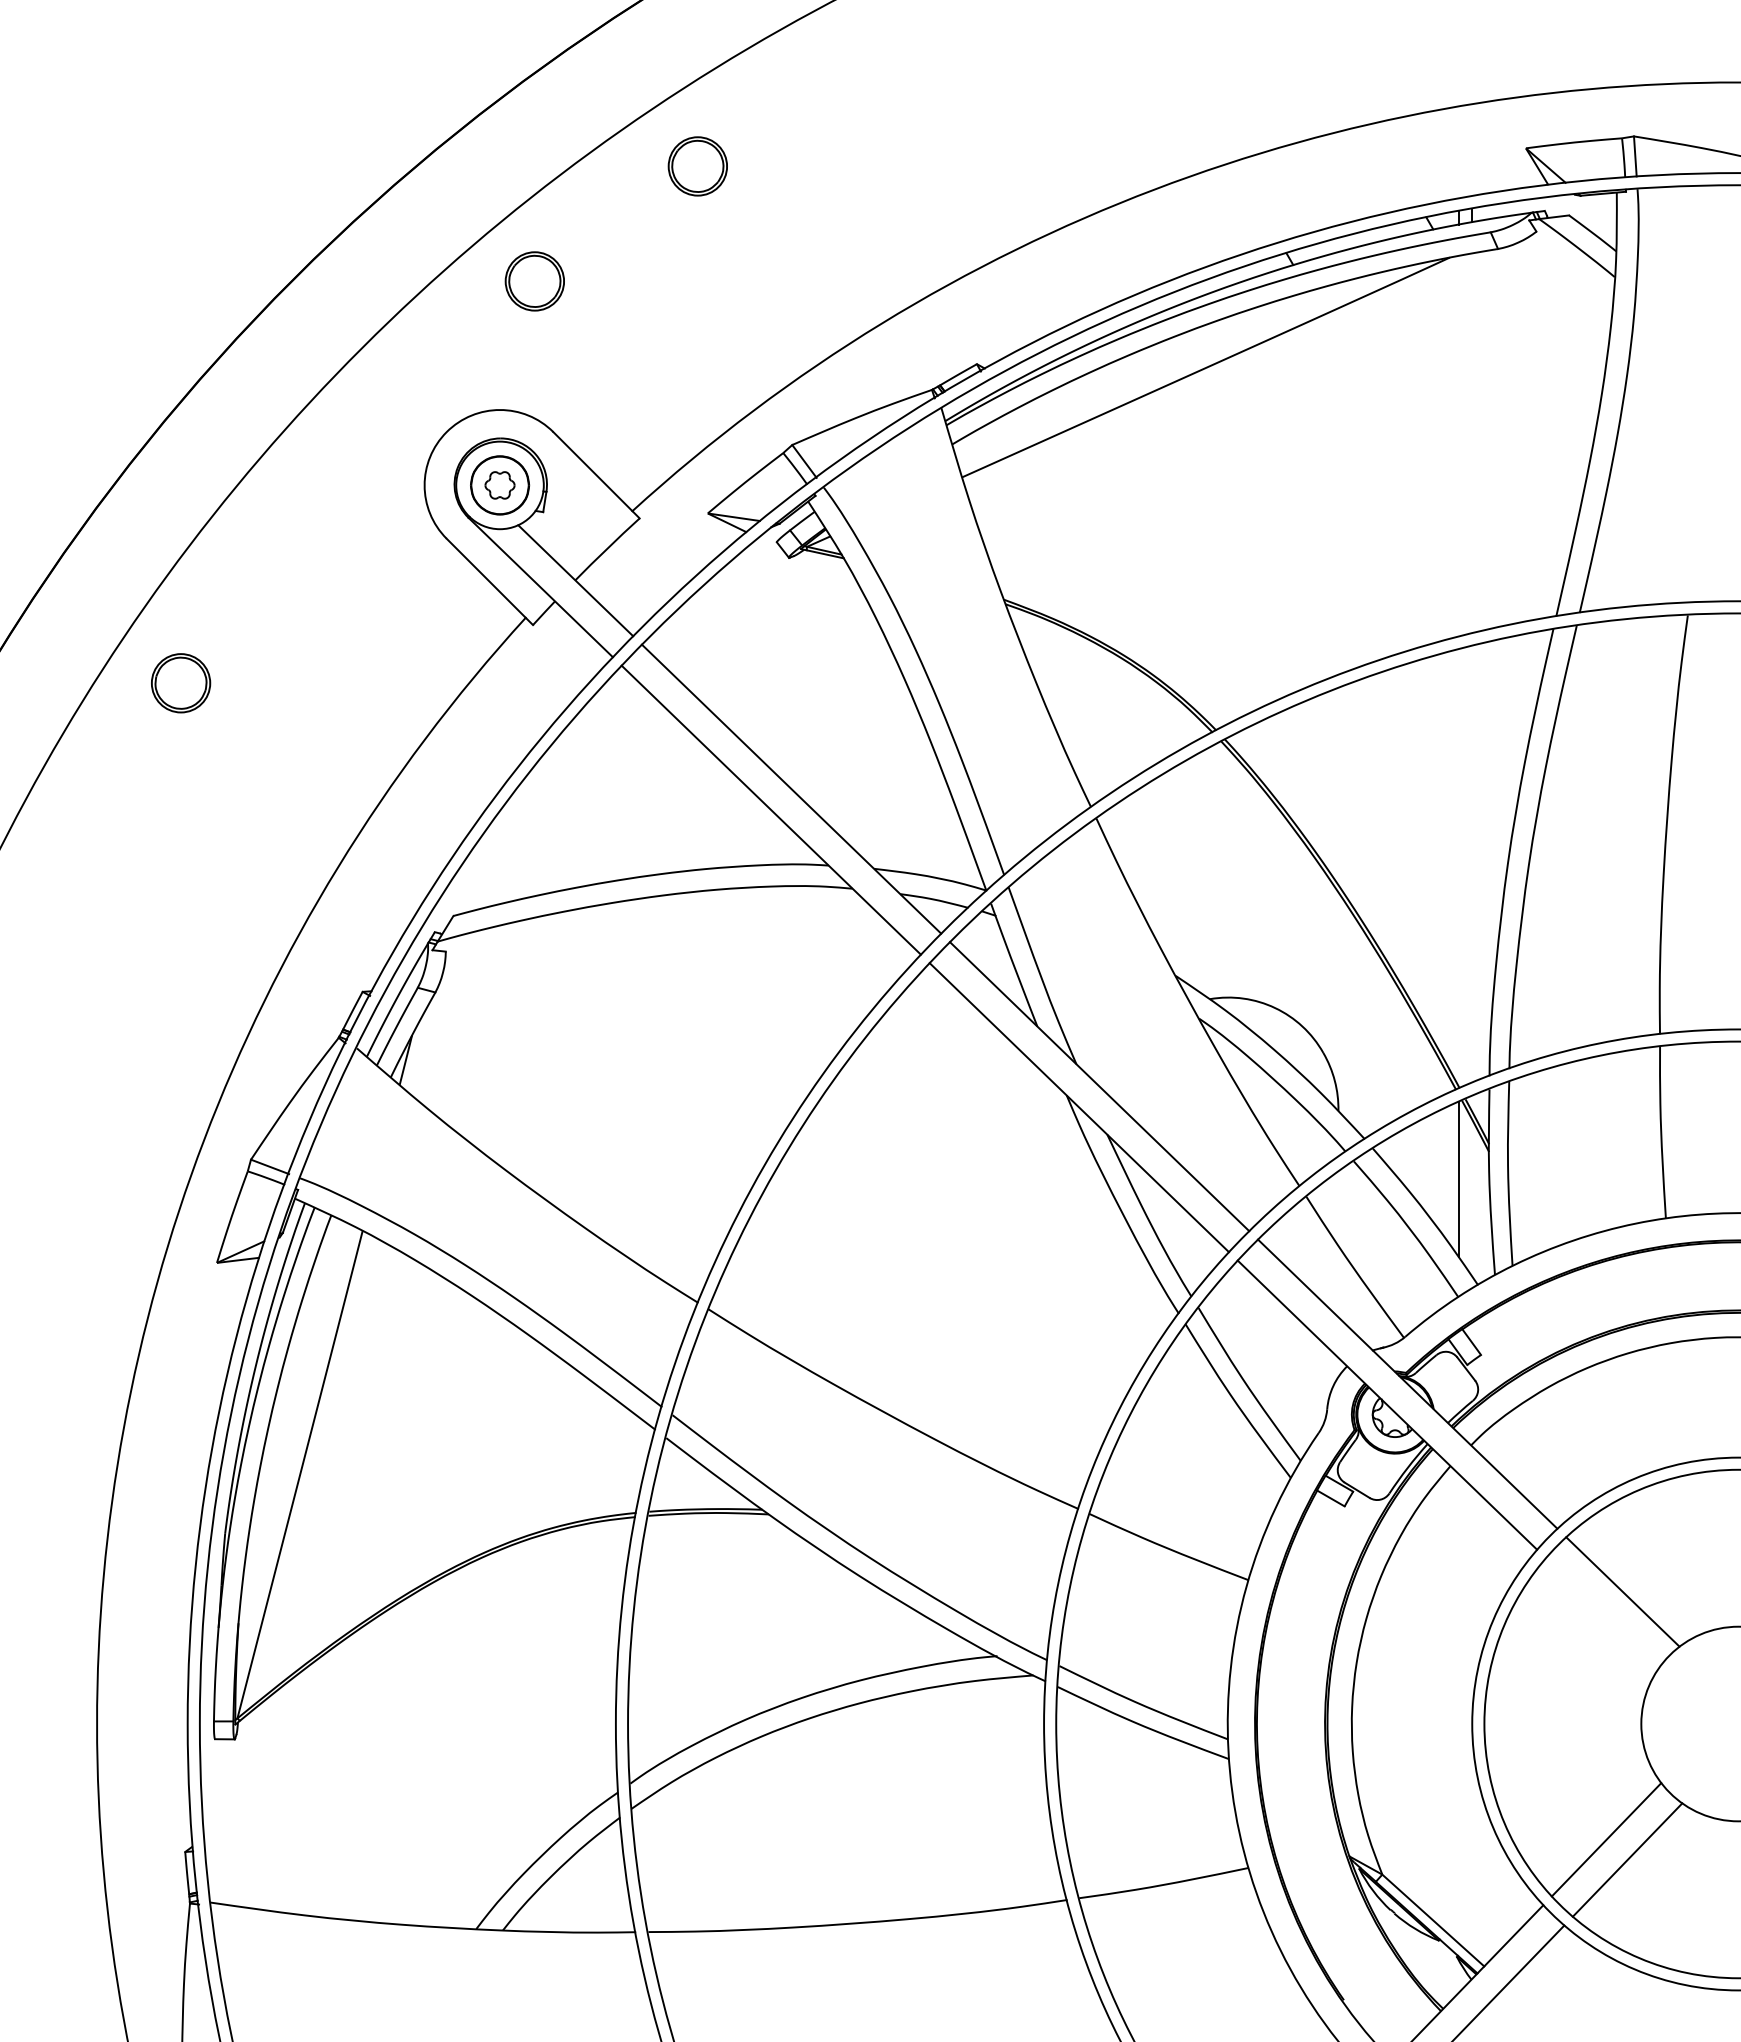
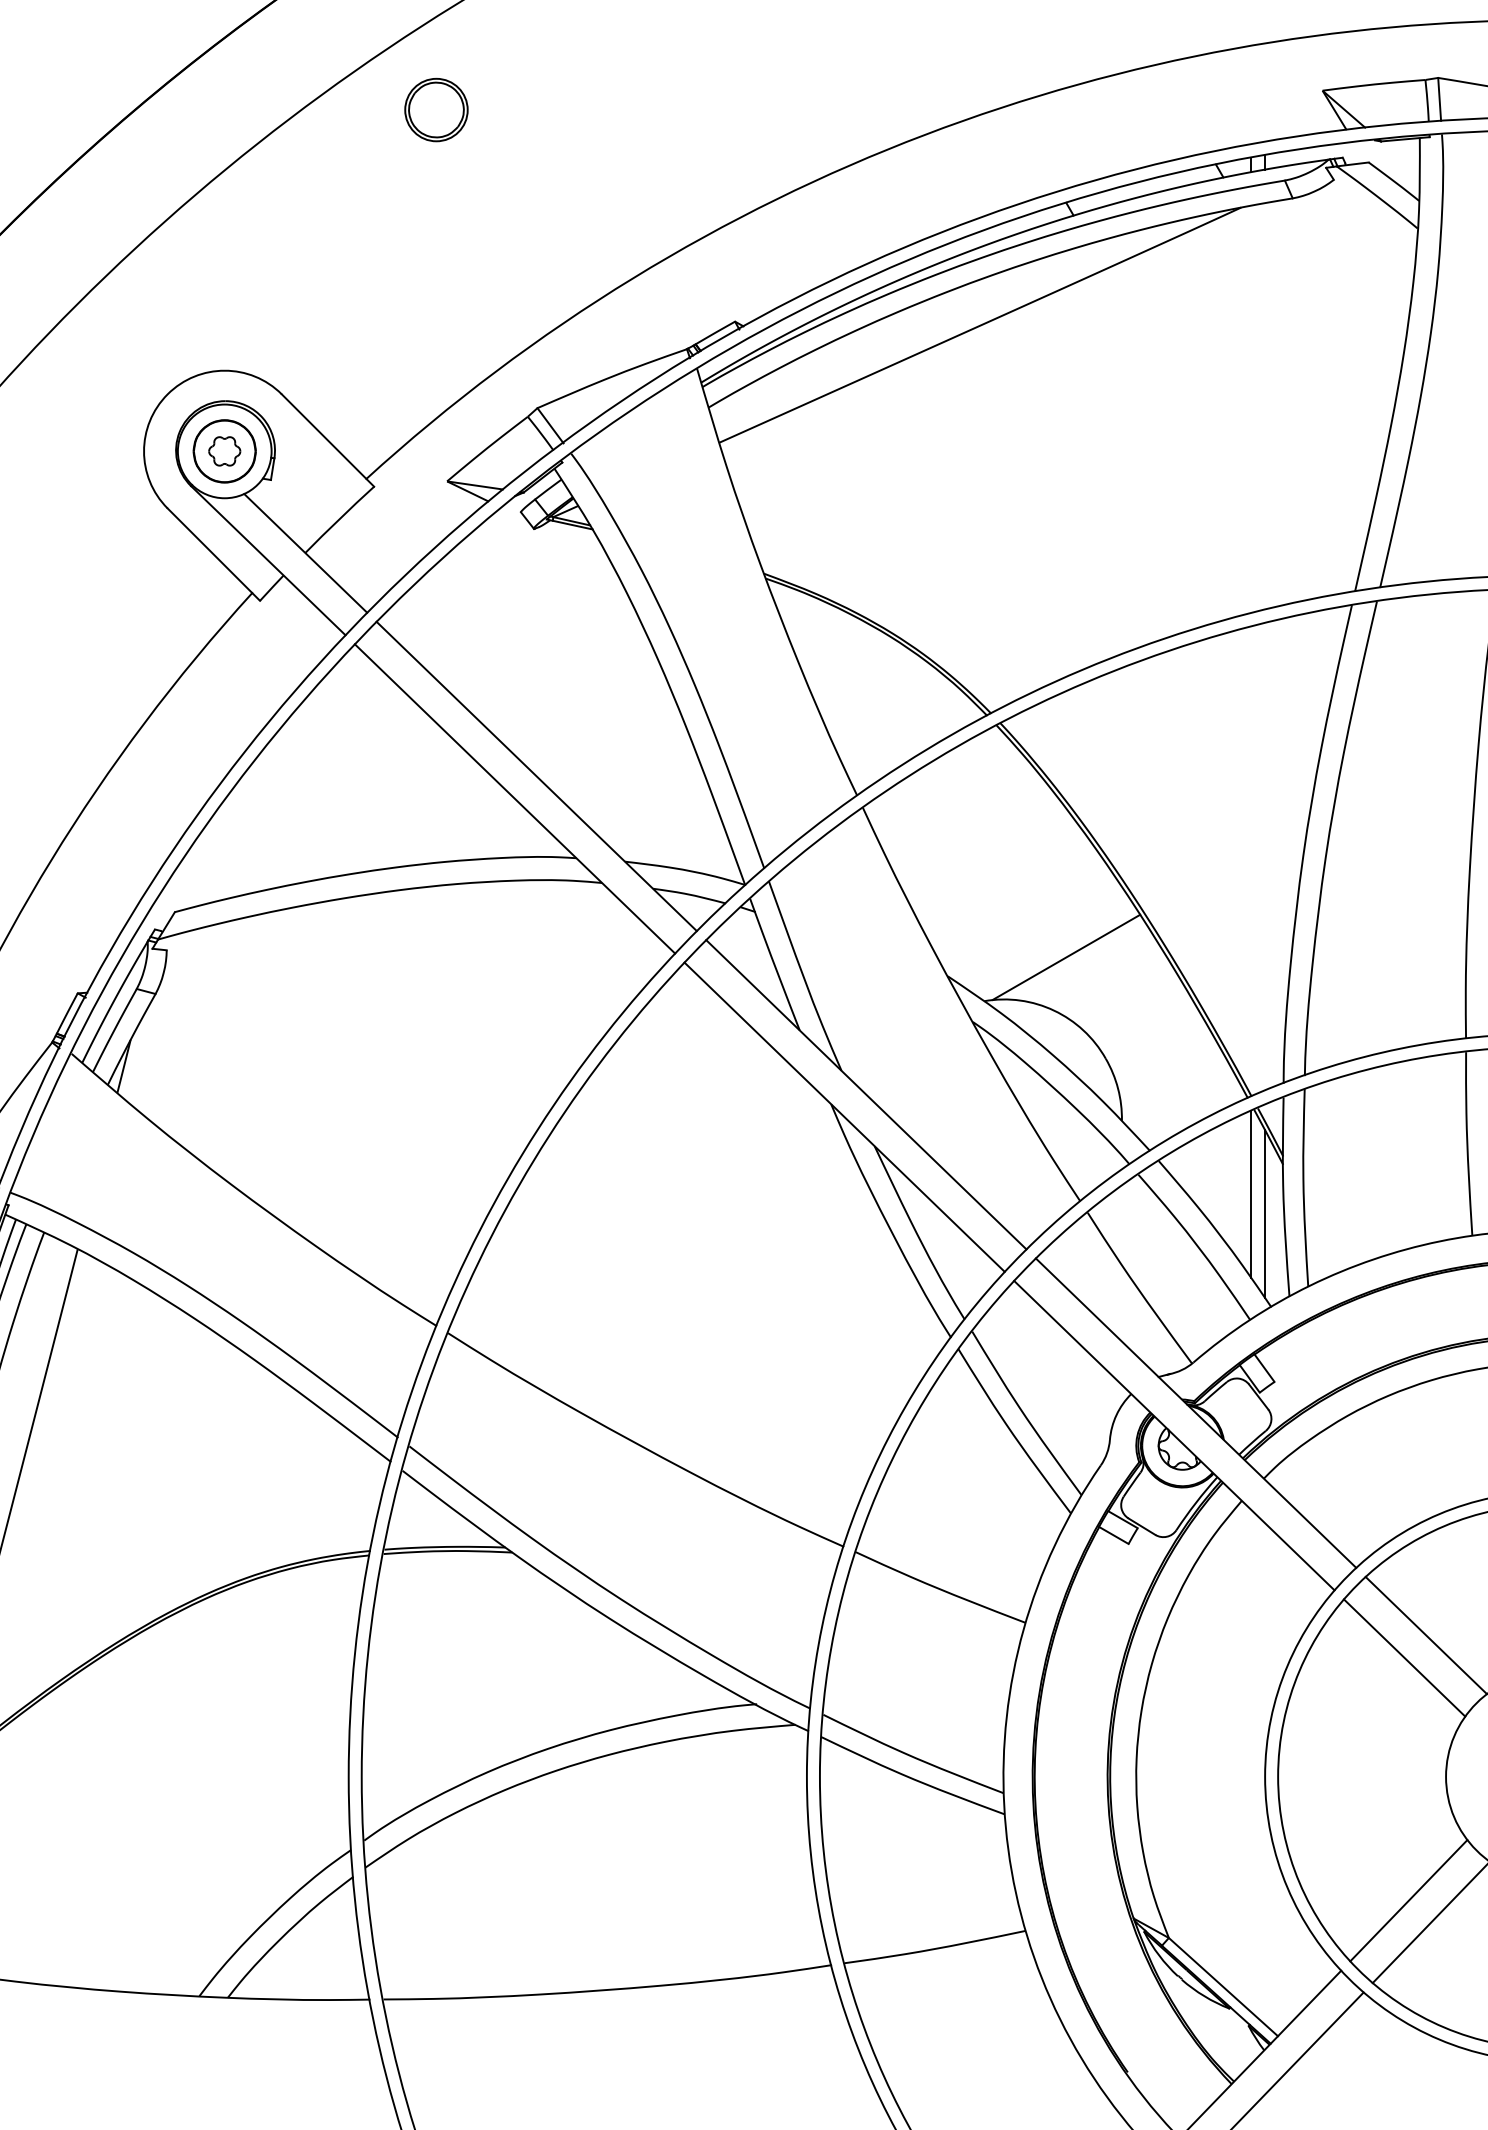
part: (534, 281) -> (261, 233), removed
line: (1286, 958) -> (1066, 957), added
line: (1472, 1197) -> (1265, 1213), added
line: (1602, 1612) -> (1404, 1657), added

